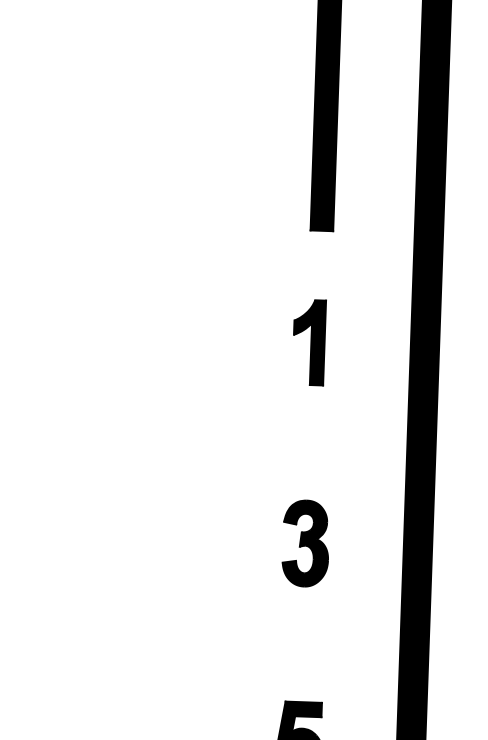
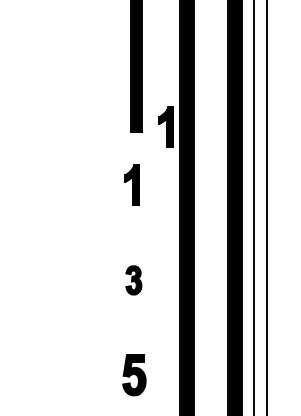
part: (384, 220) -> (165, 126), added
part: (305, 543) -> (133, 280), size x0.7

